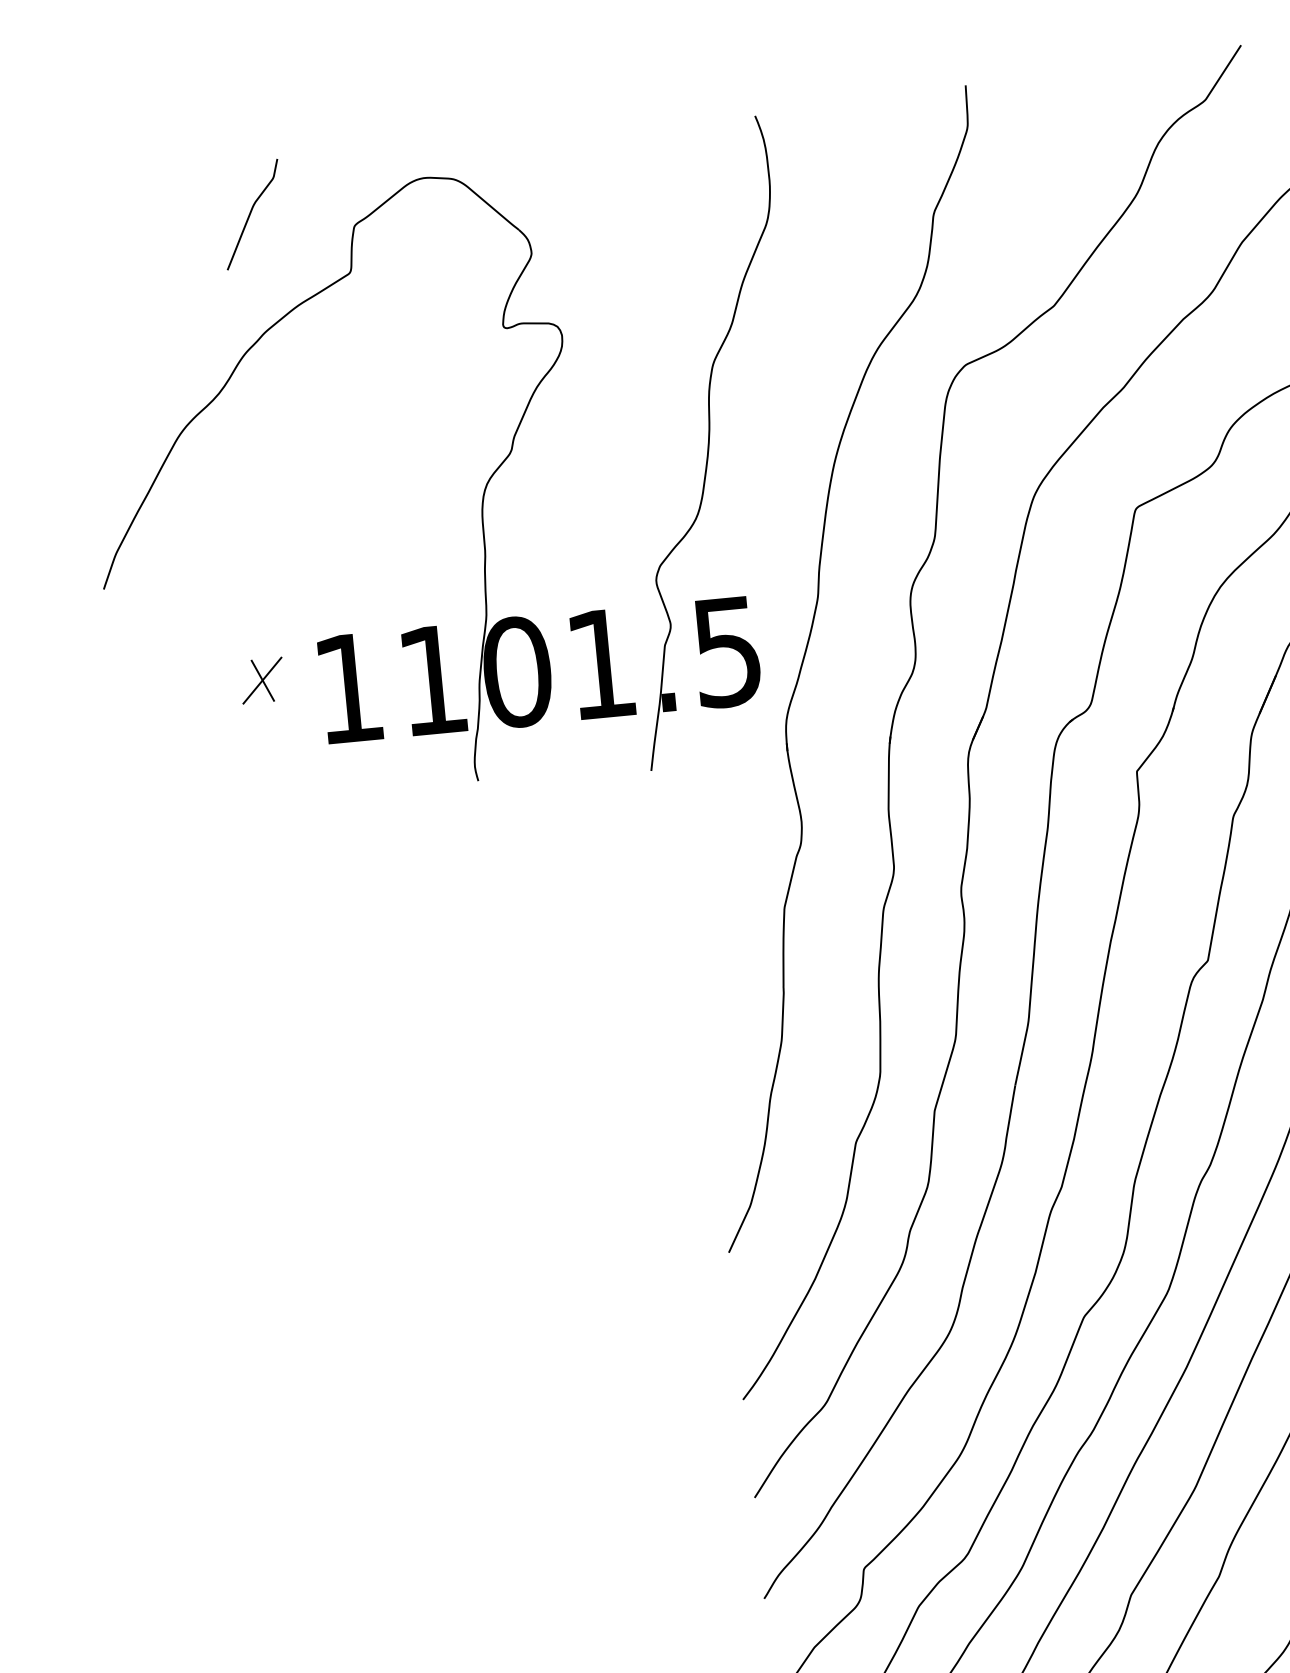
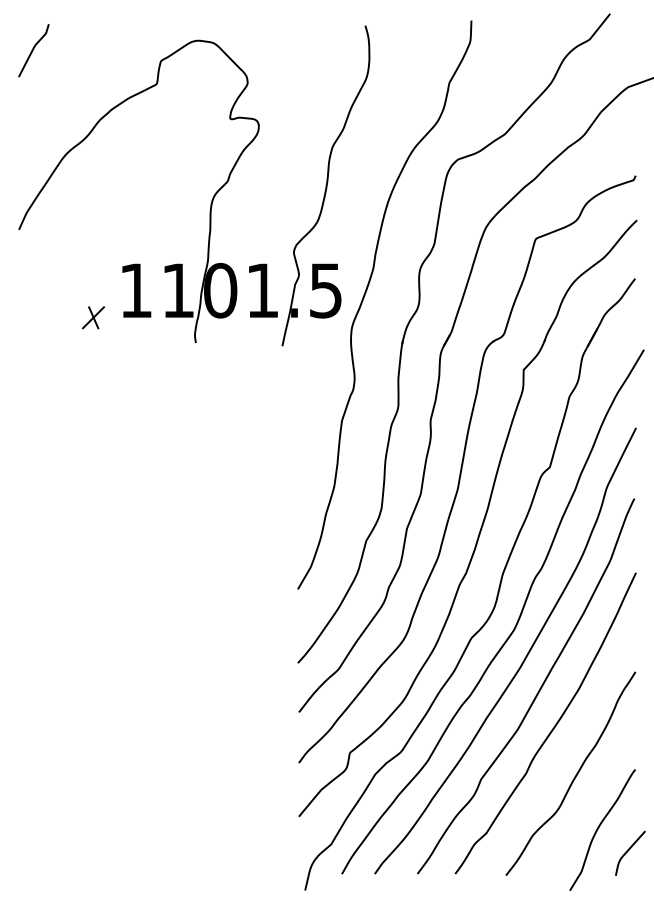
curve: (251, 214) -> (33, 50), moved
part: (262, 680) -> (93, 317), moved

